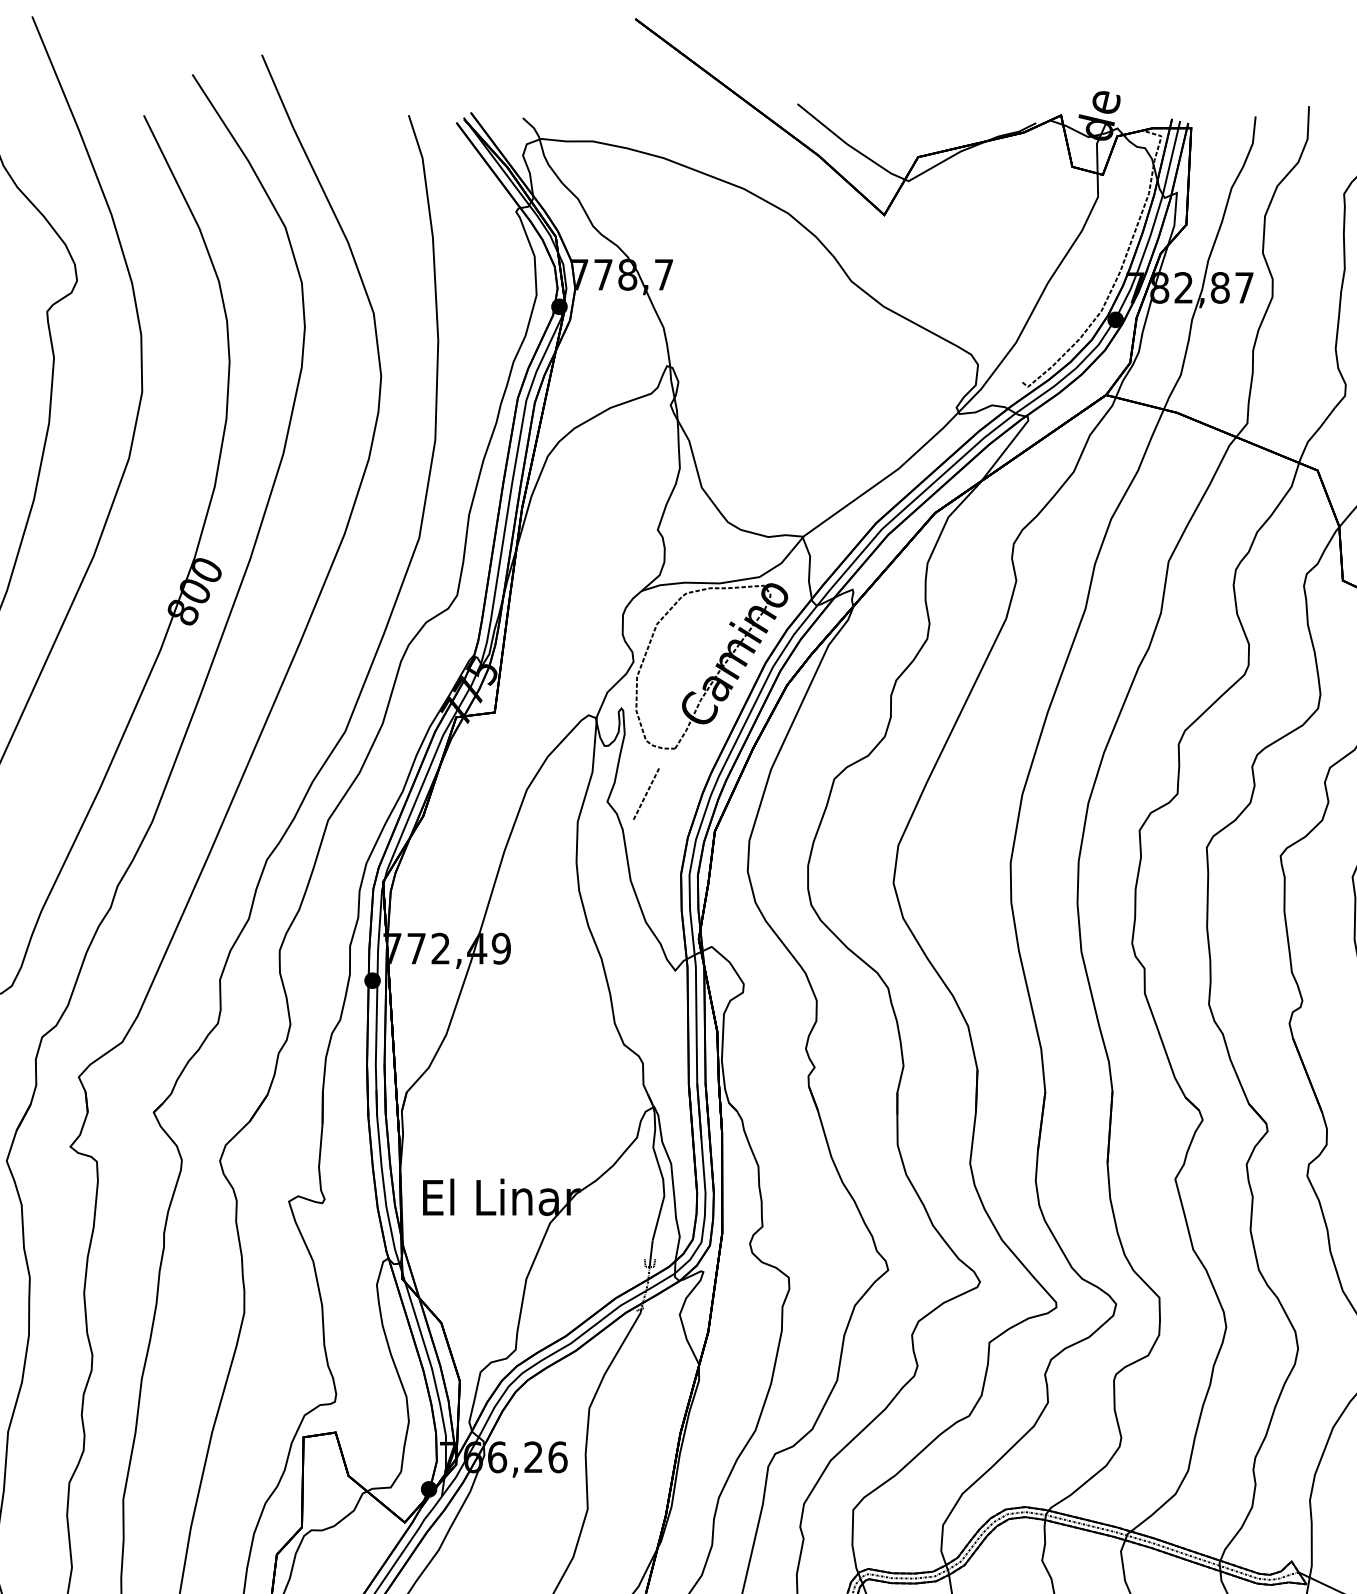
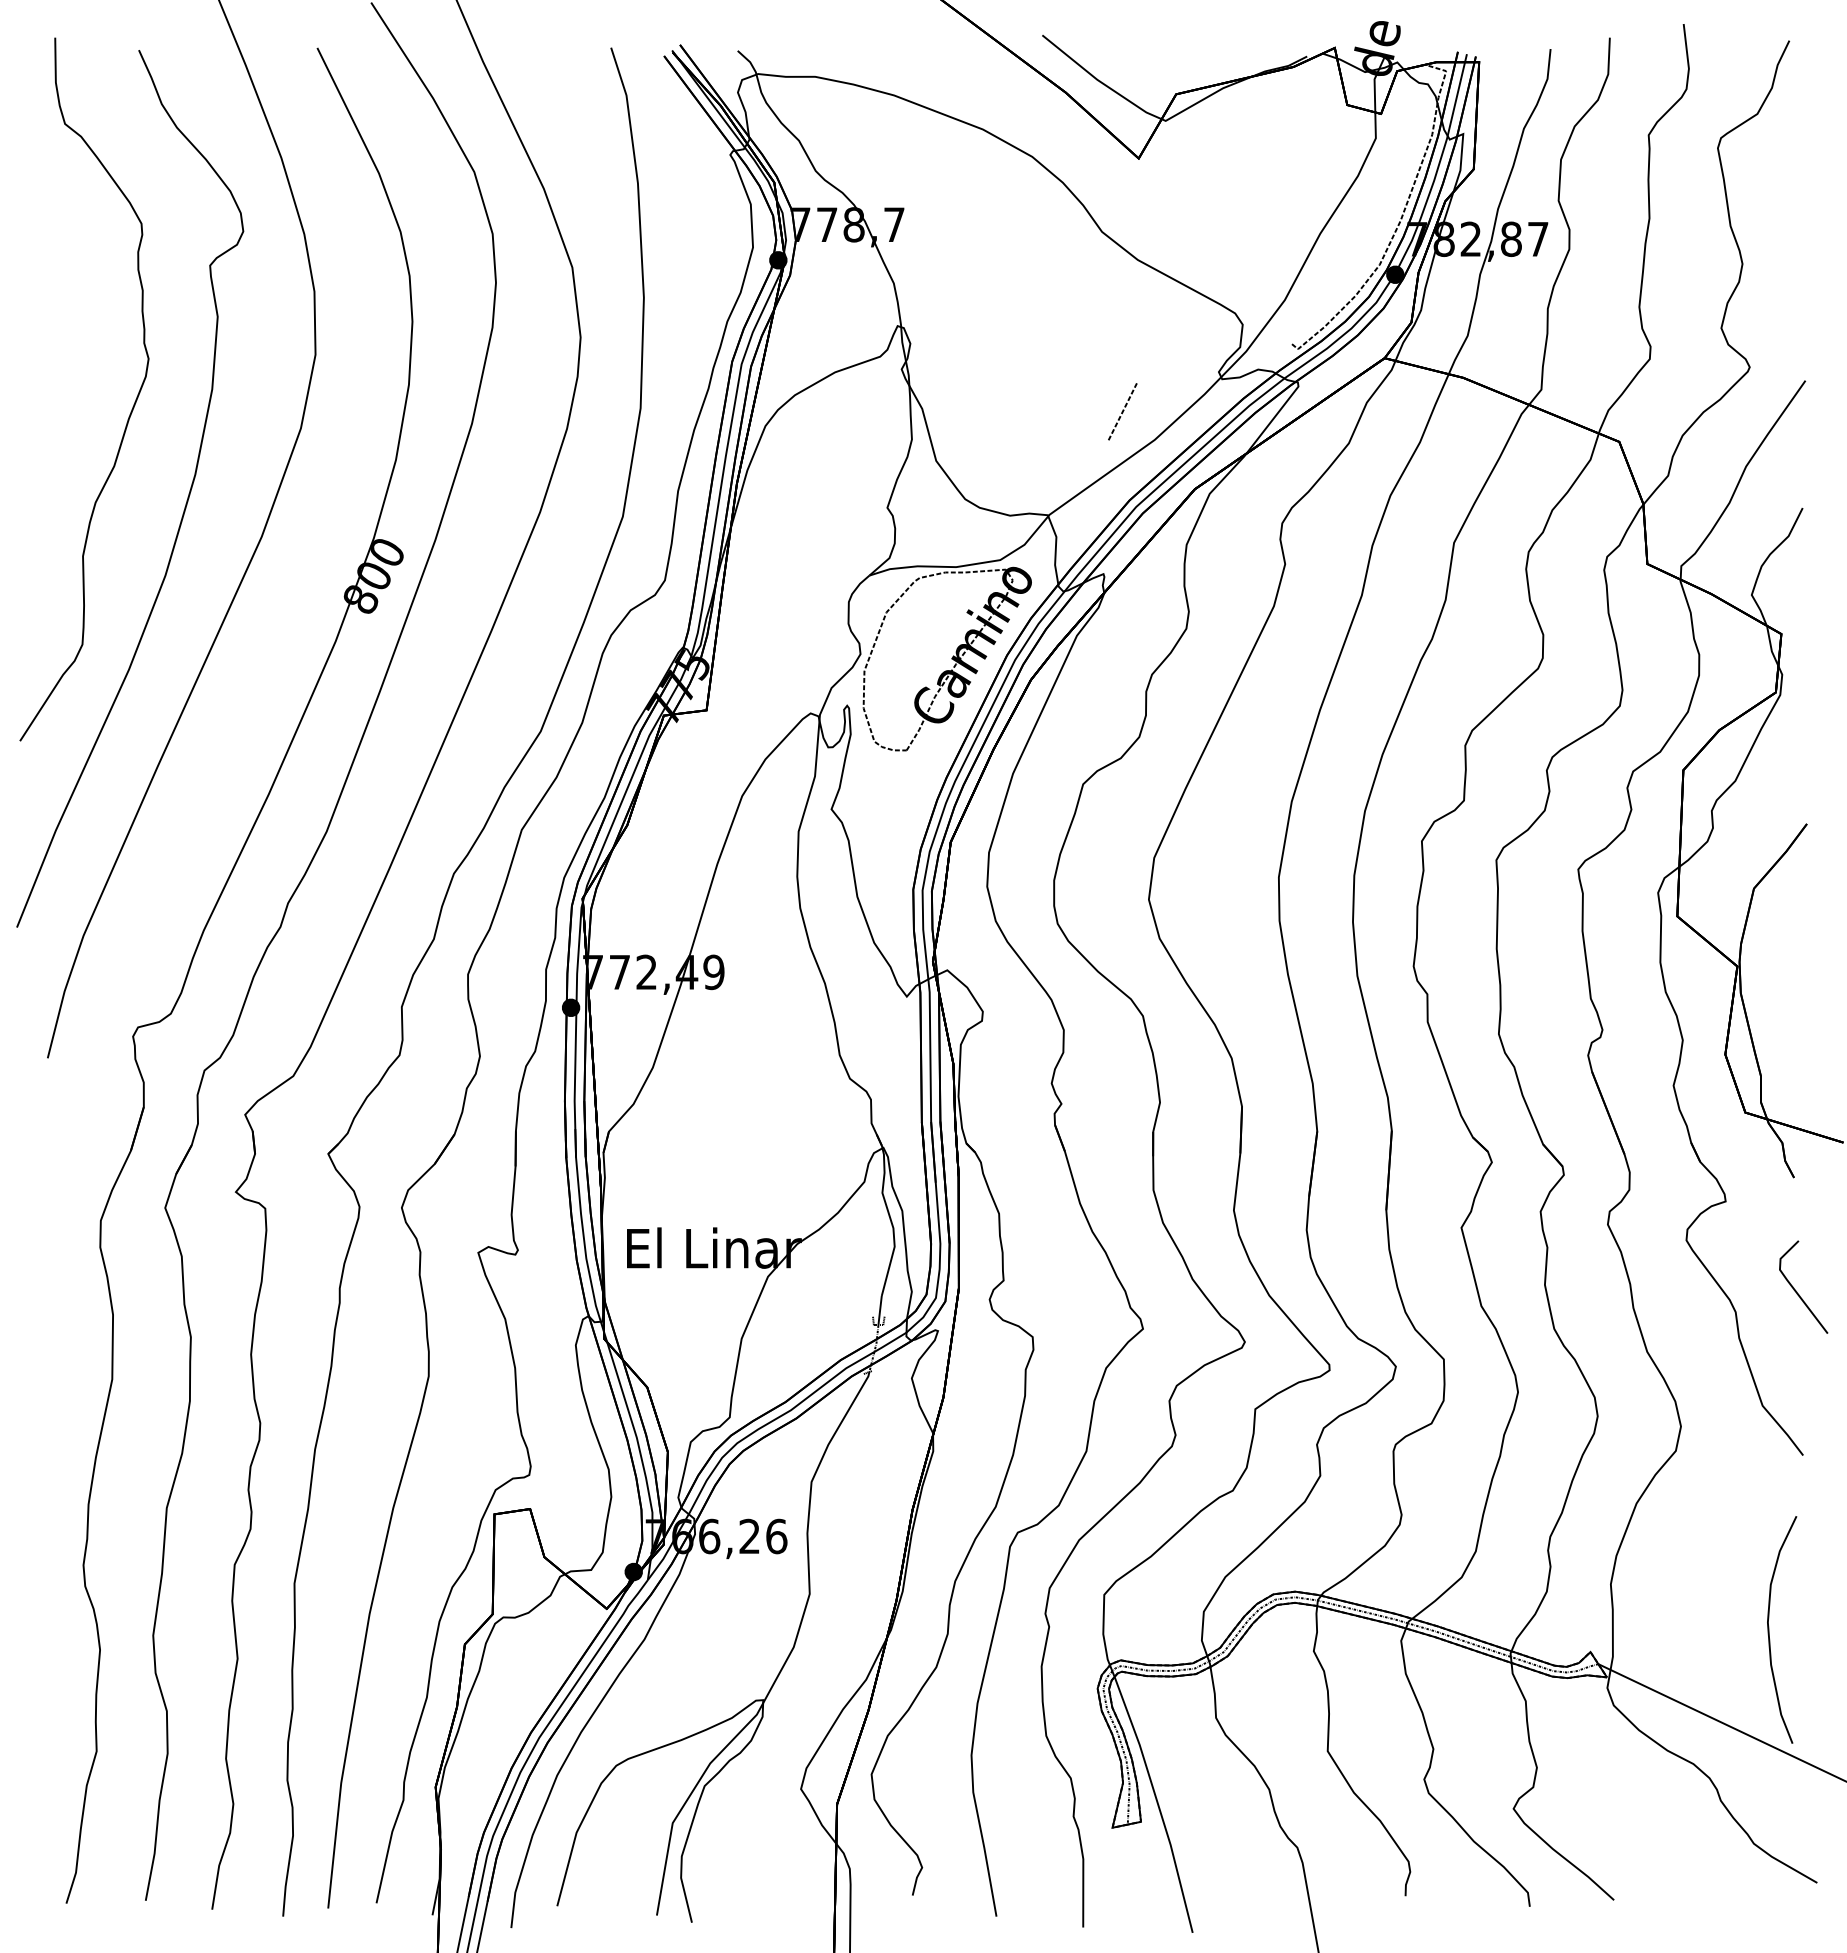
line: (646, 793) -> (1122, 411), moved

